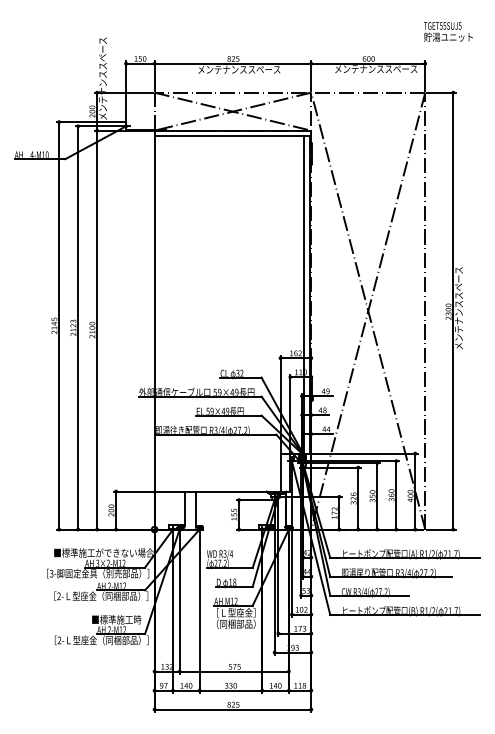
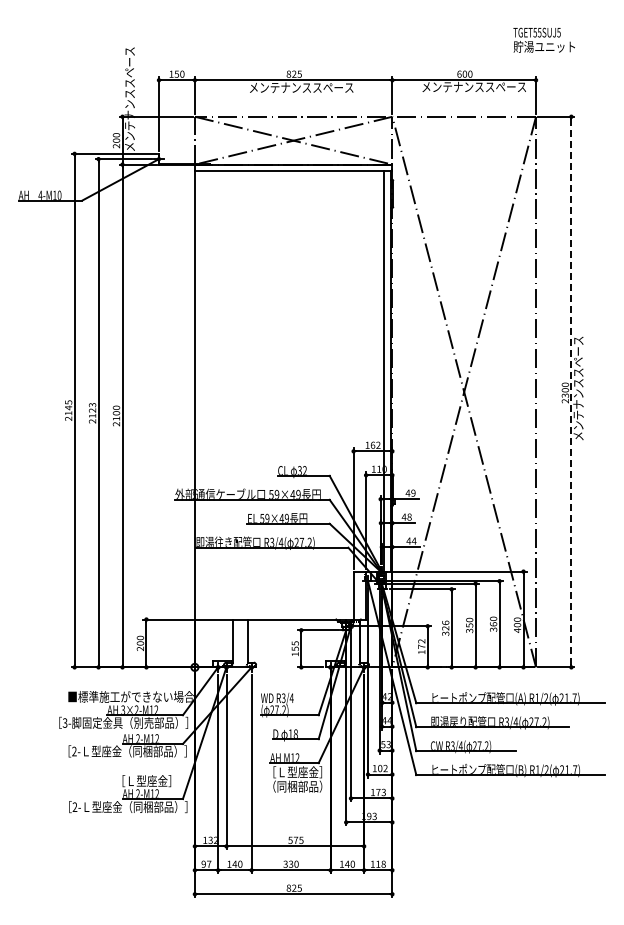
text: (447, 31) -> (543, 39), moved
line: (453, 311) -> (571, 392), solid -> dashed
text: (116, 620) -> (147, 781), ■標準施工時 -> ［Ｌ型座金］

